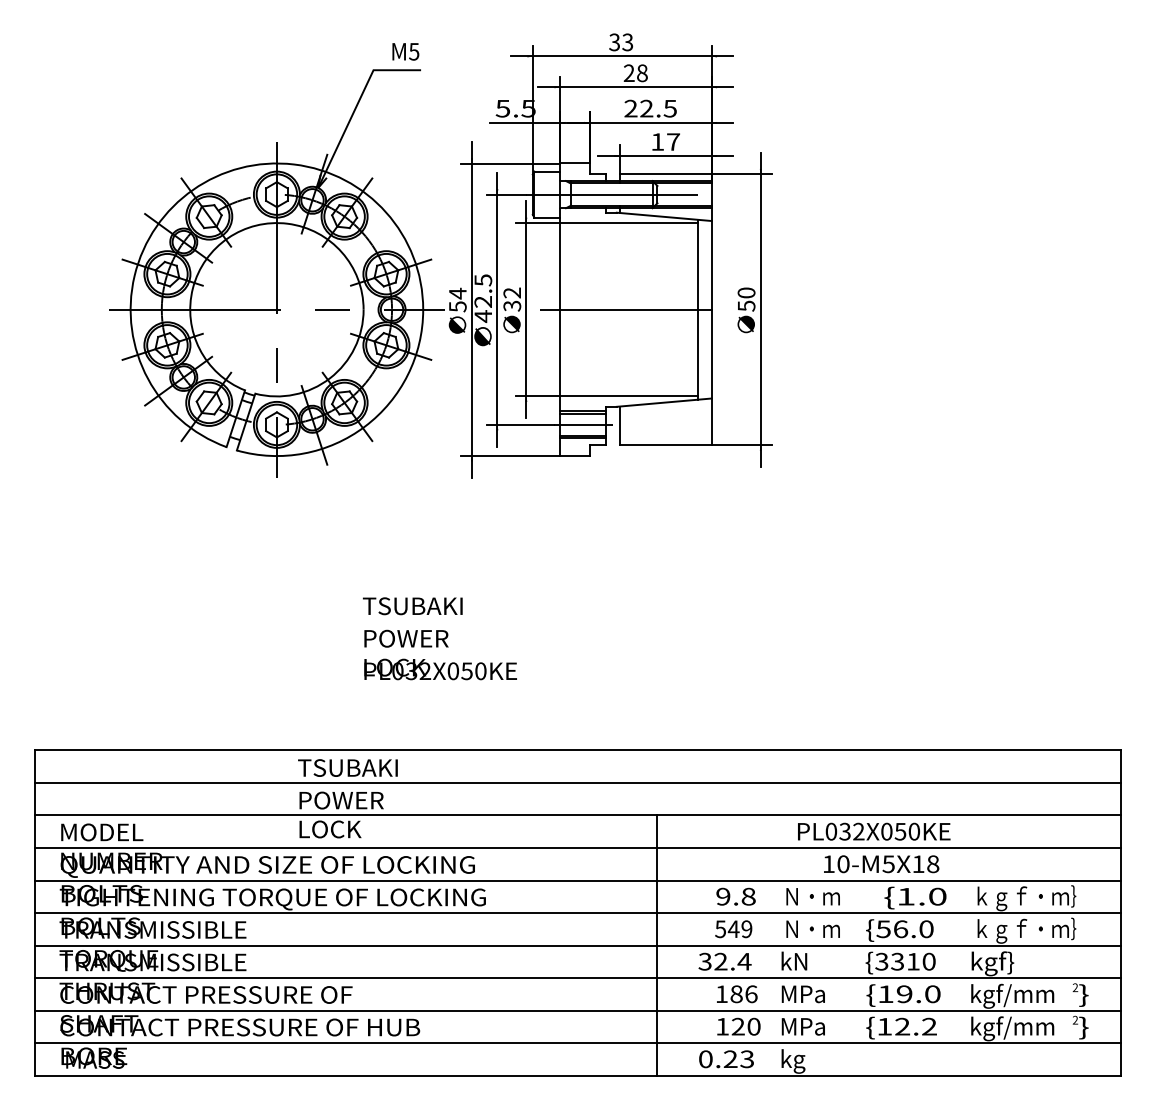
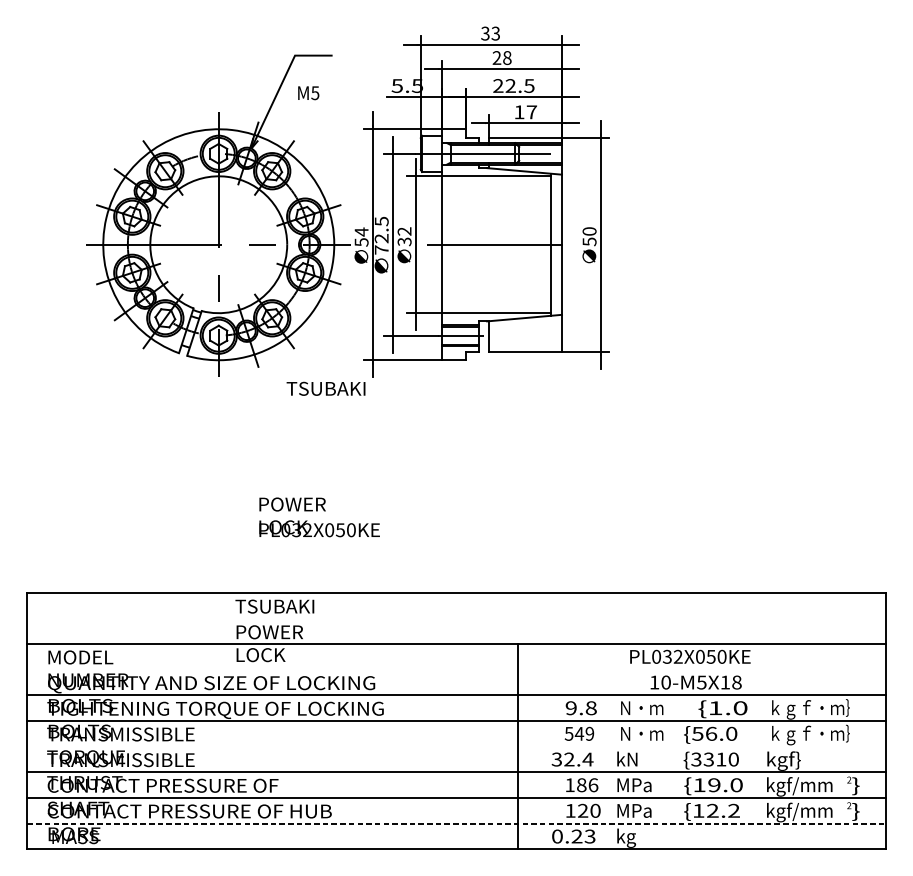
text: (405, 51) -> (308, 92), moved
text: (482, 316) -> (381, 250), 42.5 -> 72.5
text: (412, 606) -> (325, 389), moved
text: (440, 654) -> (319, 516), moved
line: (577, 782) -> (456, 618), removed
line: (577, 848) -> (456, 670), removed
line: (577, 945) -> (456, 746), removed
line: (578, 1043) -> (456, 824), solid -> dashed

